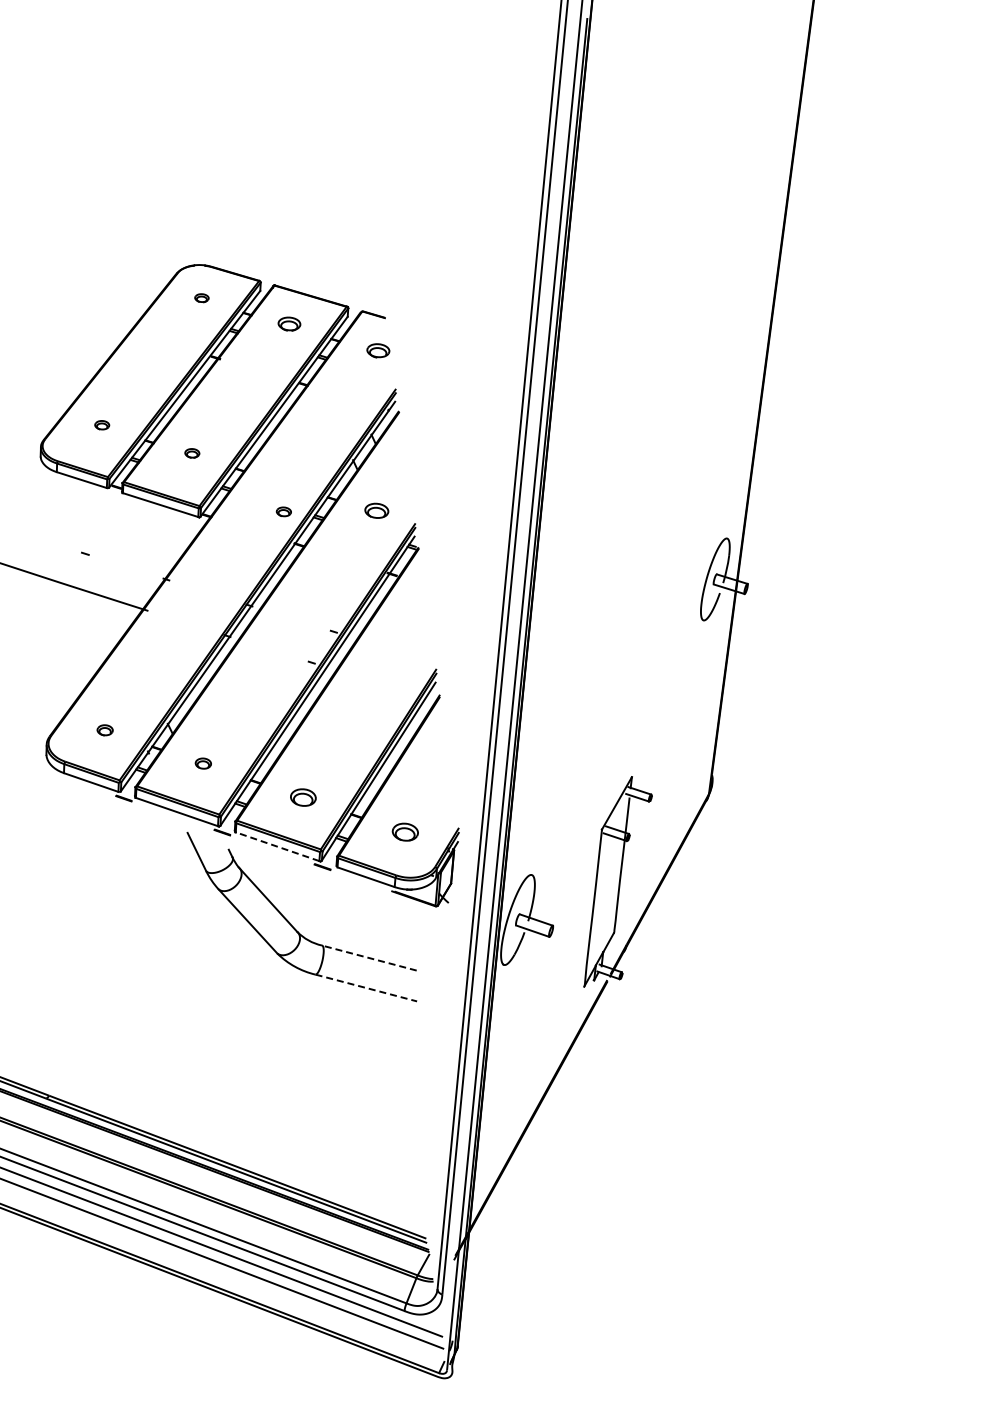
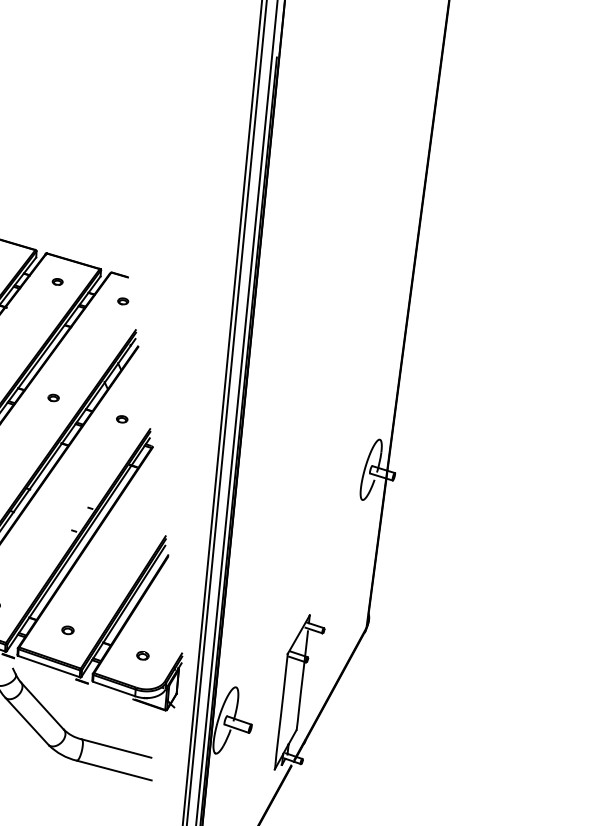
part: (289, 324) -> (57, 282), size x0.62
part: (378, 350) -> (123, 301), size x0.62
part: (377, 510) -> (122, 419), size x0.62
part: (283, 511) -> (53, 397), moved
part: (303, 797) -> (68, 630), size x0.62
part: (404, 831) -> (142, 655), size x0.62
line: (277, 846) -> (48, 666), dashed -> solid
line: (369, 958) -> (116, 748), dashed -> solid
line: (366, 988) -> (114, 770), dashed -> solid

